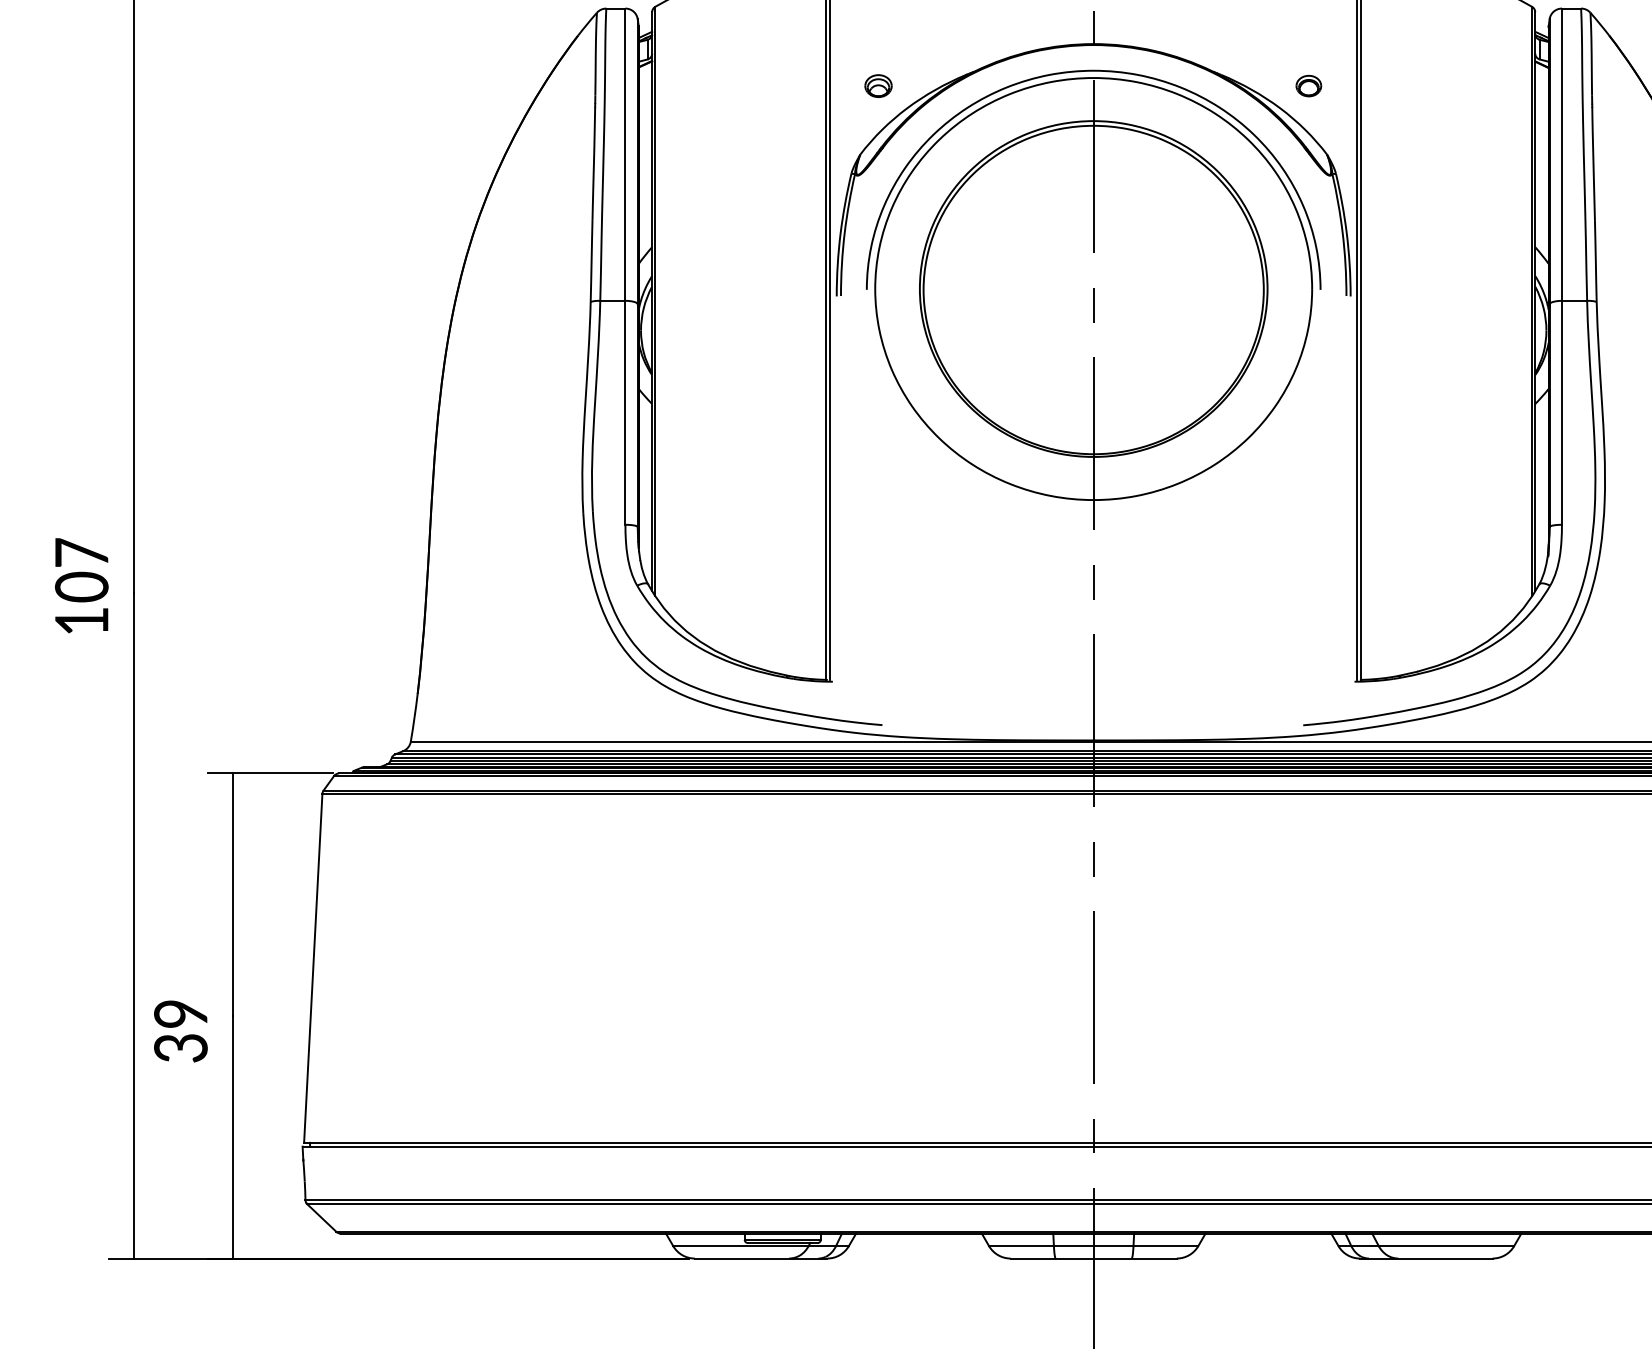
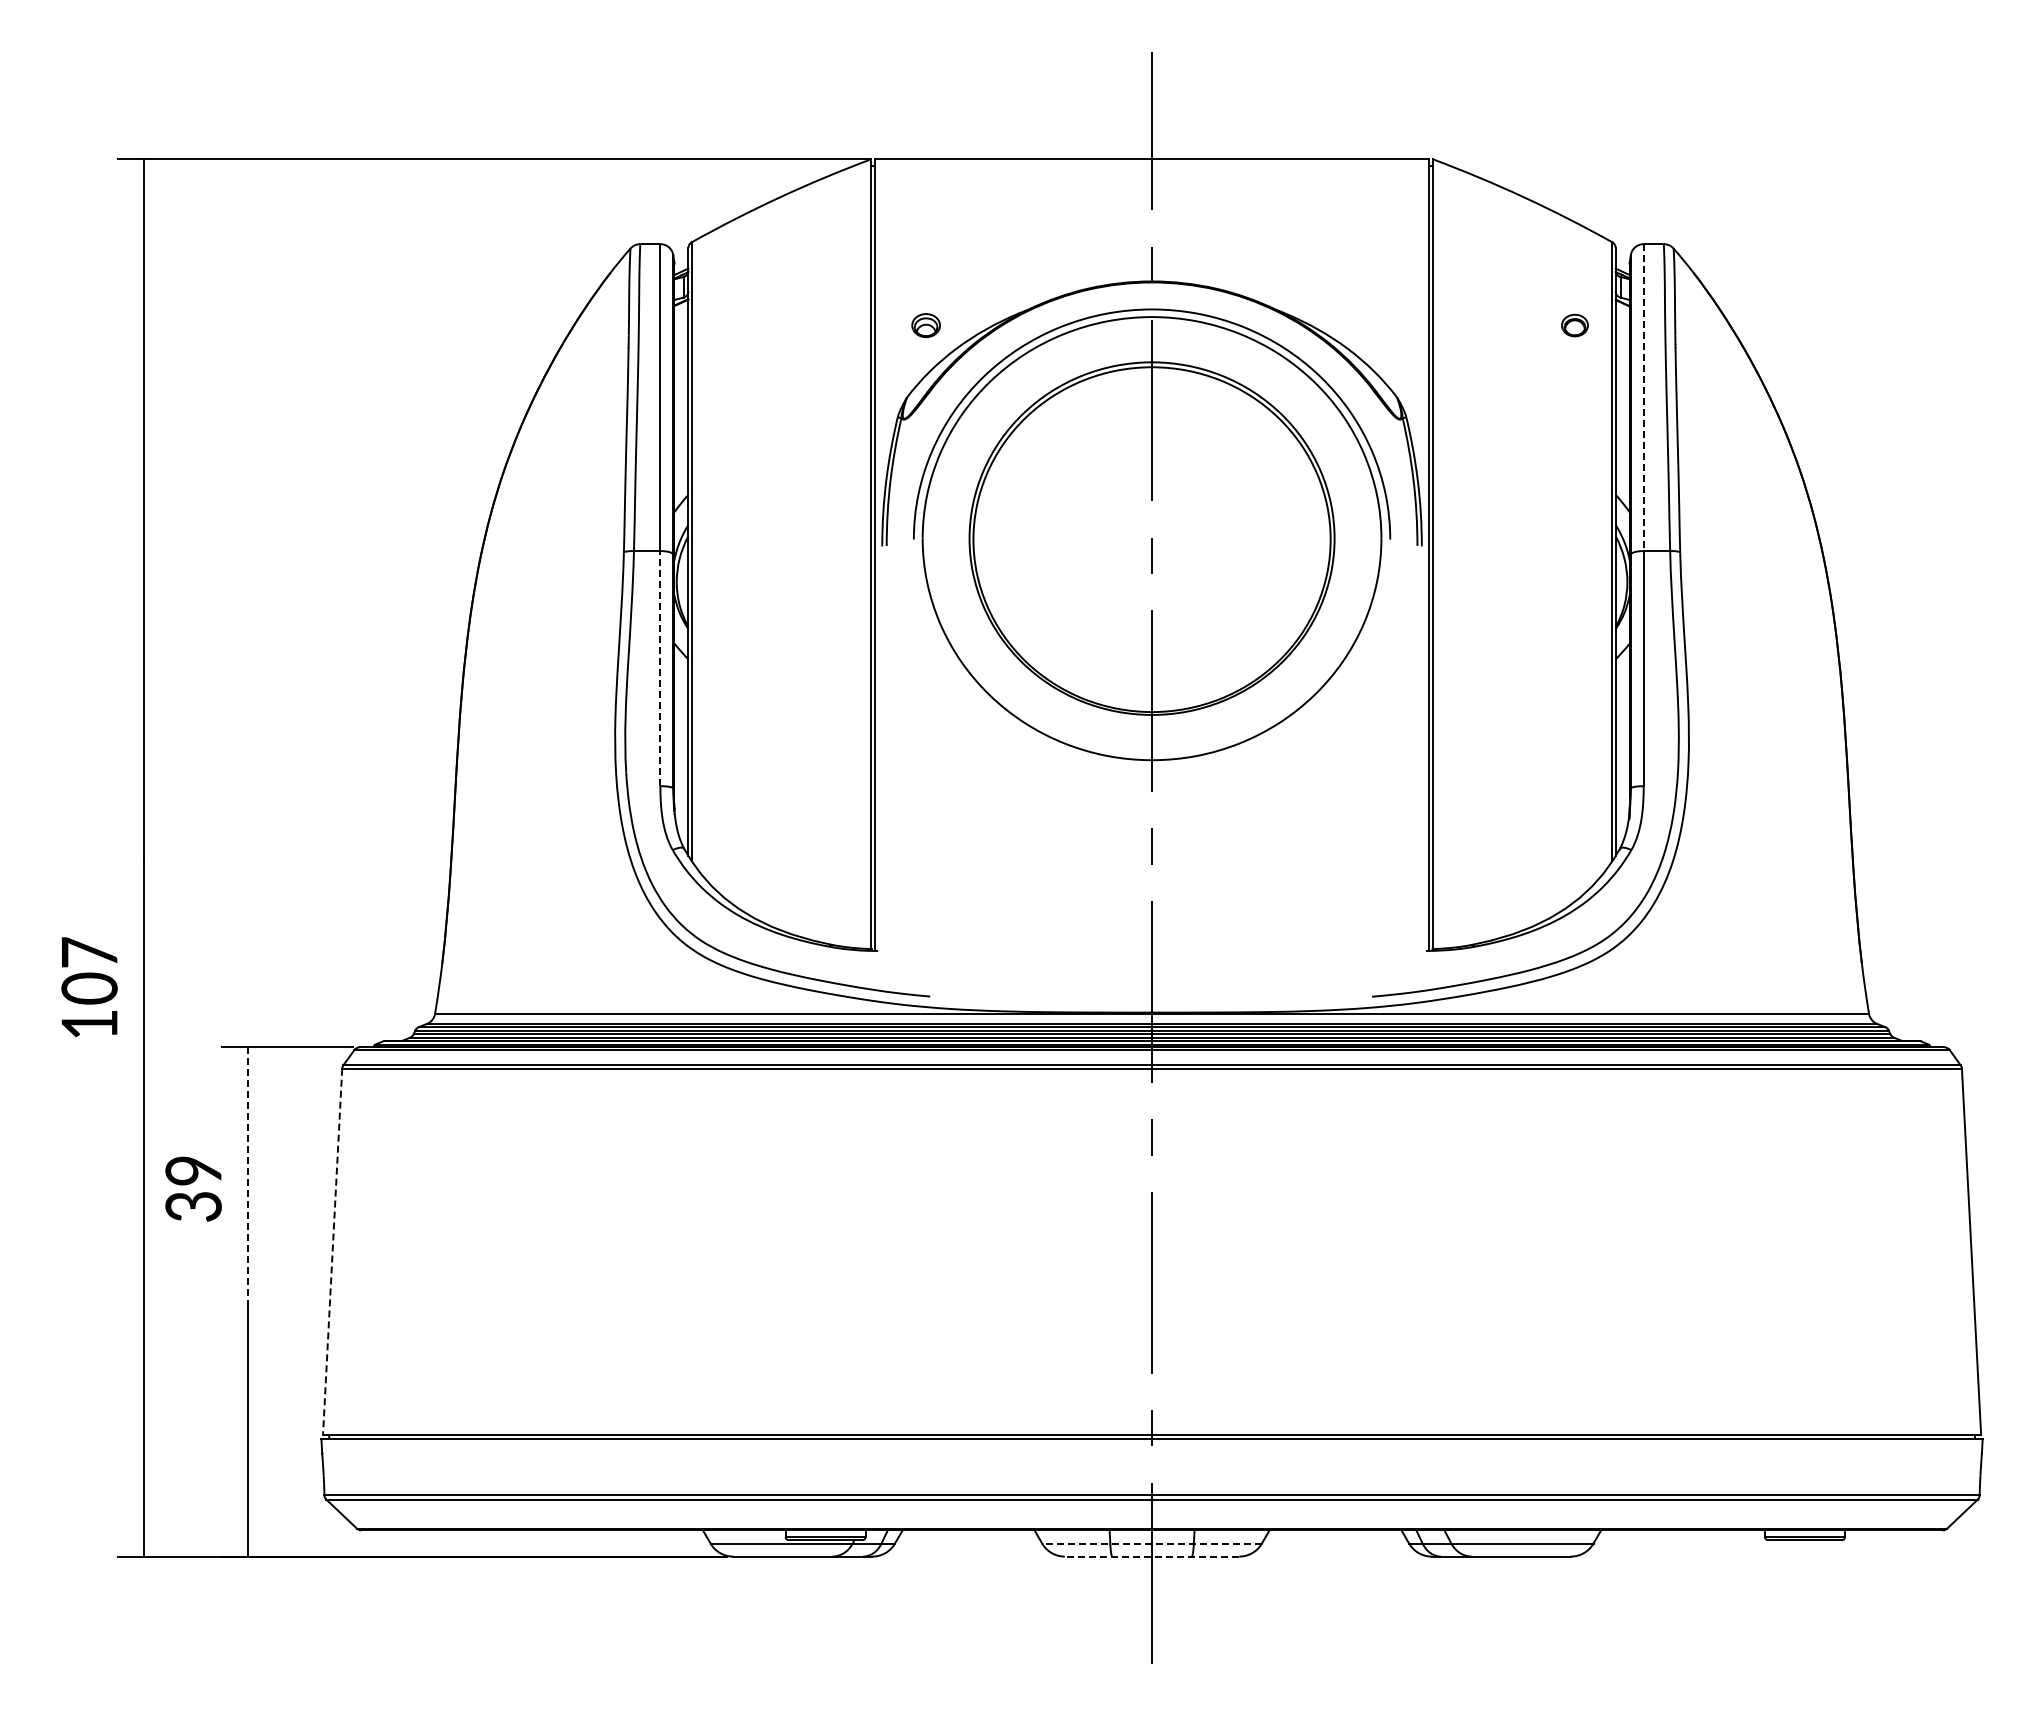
part: (1308, 86) -> (1574, 325), moved
line: (1561, 155) -> (1643, 398), solid -> dashed
line: (625, 412) -> (660, 668), solid -> dashed
text: (81, 586) -> (89, 987), moved
line: (233, 895) -> (248, 1175), solid -> dashed
line: (313, 968) -> (332, 1252), solid -> dashed
text: (180, 1030) -> (193, 1188), moved
line: (1094, 1246) -> (1152, 1543), solid -> dashed
line: (1093, 1258) -> (1151, 1556), solid -> dashed

